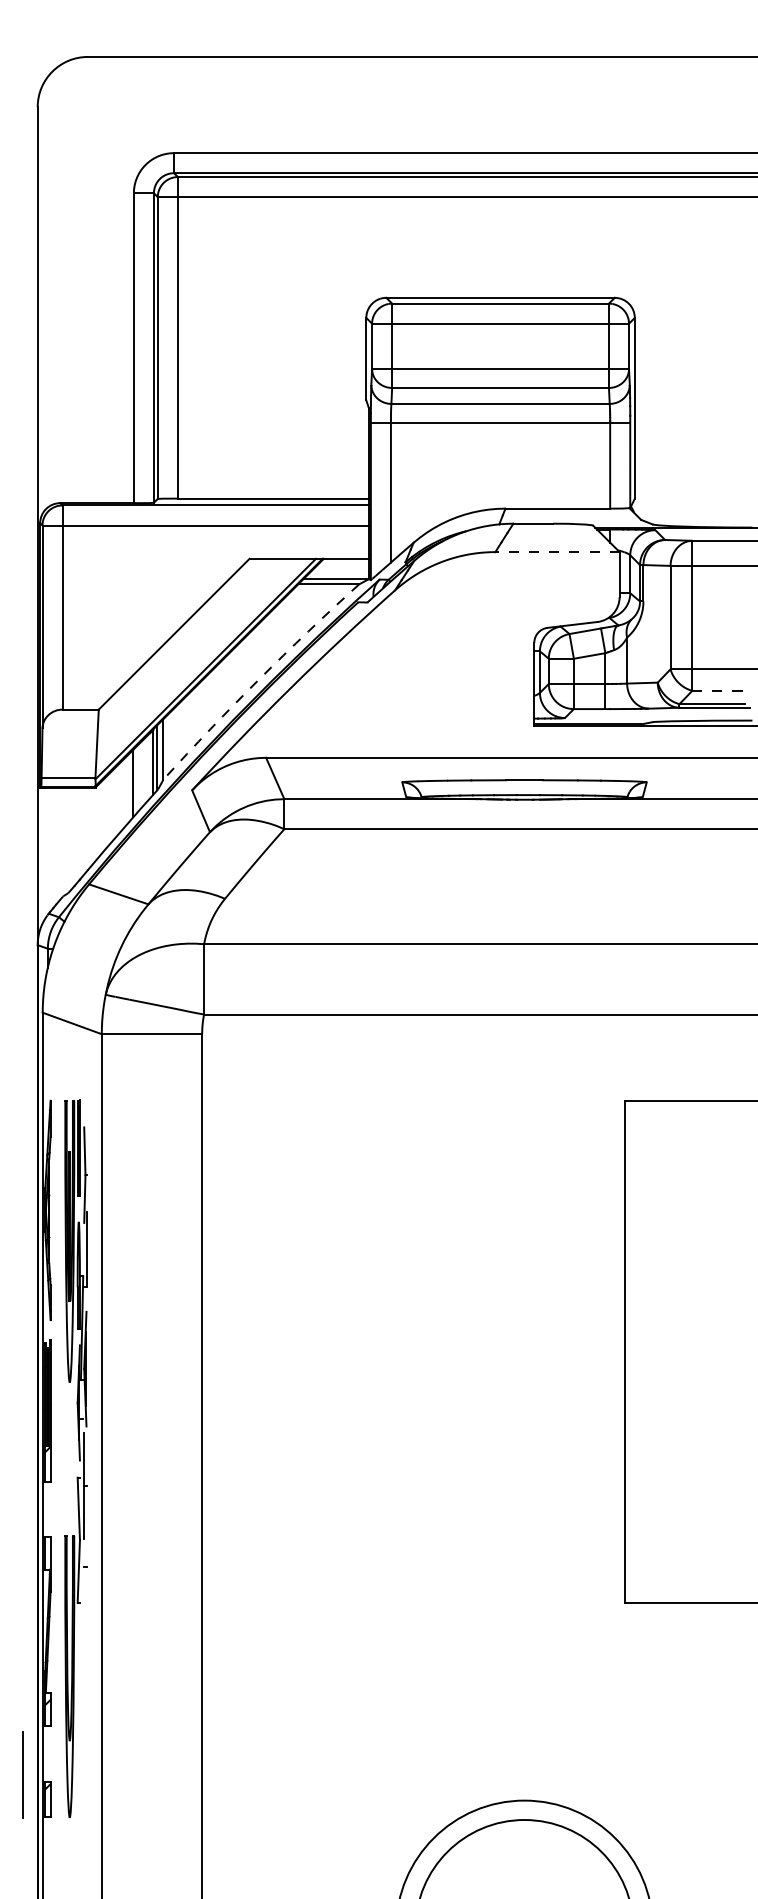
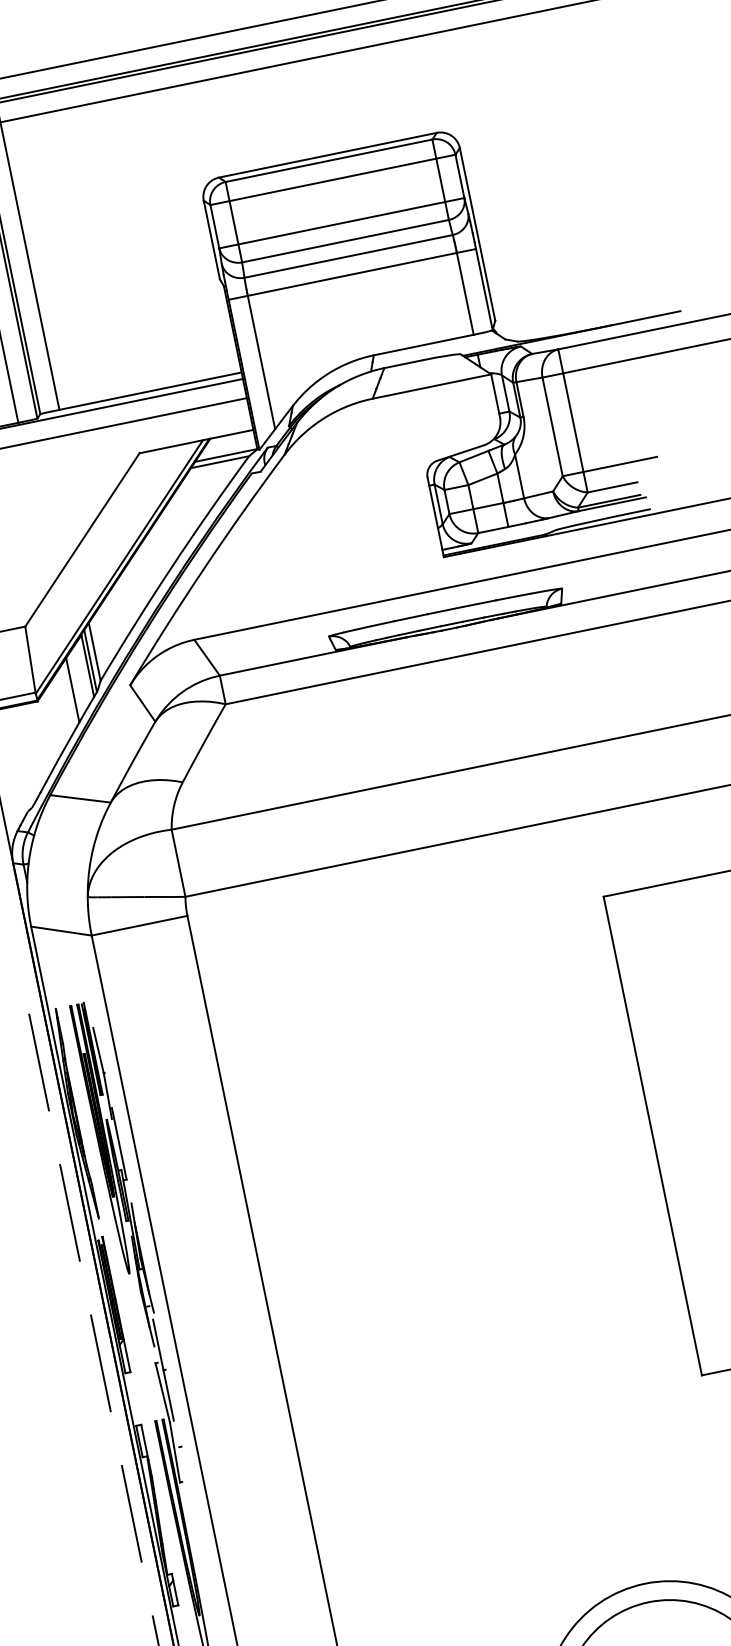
line: (557, 552) -> (432, 386), dashed -> solid
arc: (258, 679) -> (171, 566), dashed -> solid
line: (718, 690) -> (612, 487), dashed -> solid
line: (22, 1150) -> (38, 1062), added
line: (22, 1308) -> (69, 1212), added
line: (22, 1466) -> (100, 1363), added
line: (22, 1624) -> (131, 1514), added

